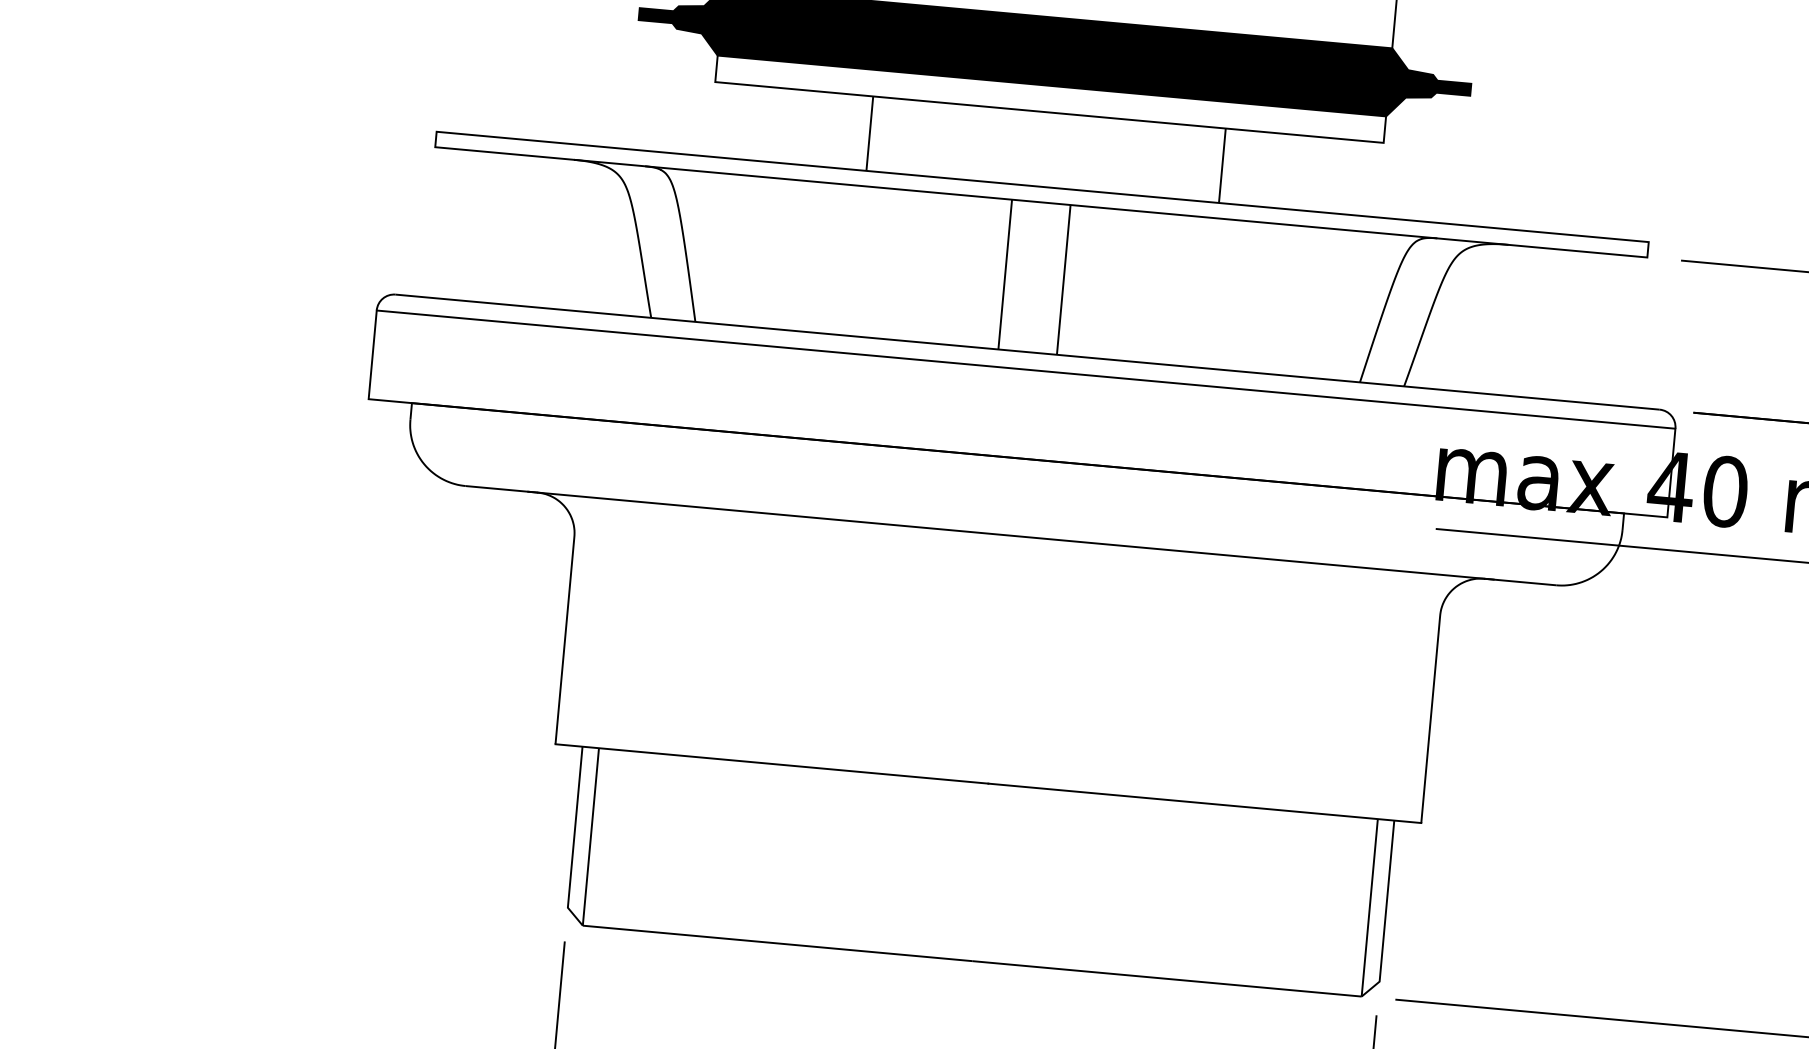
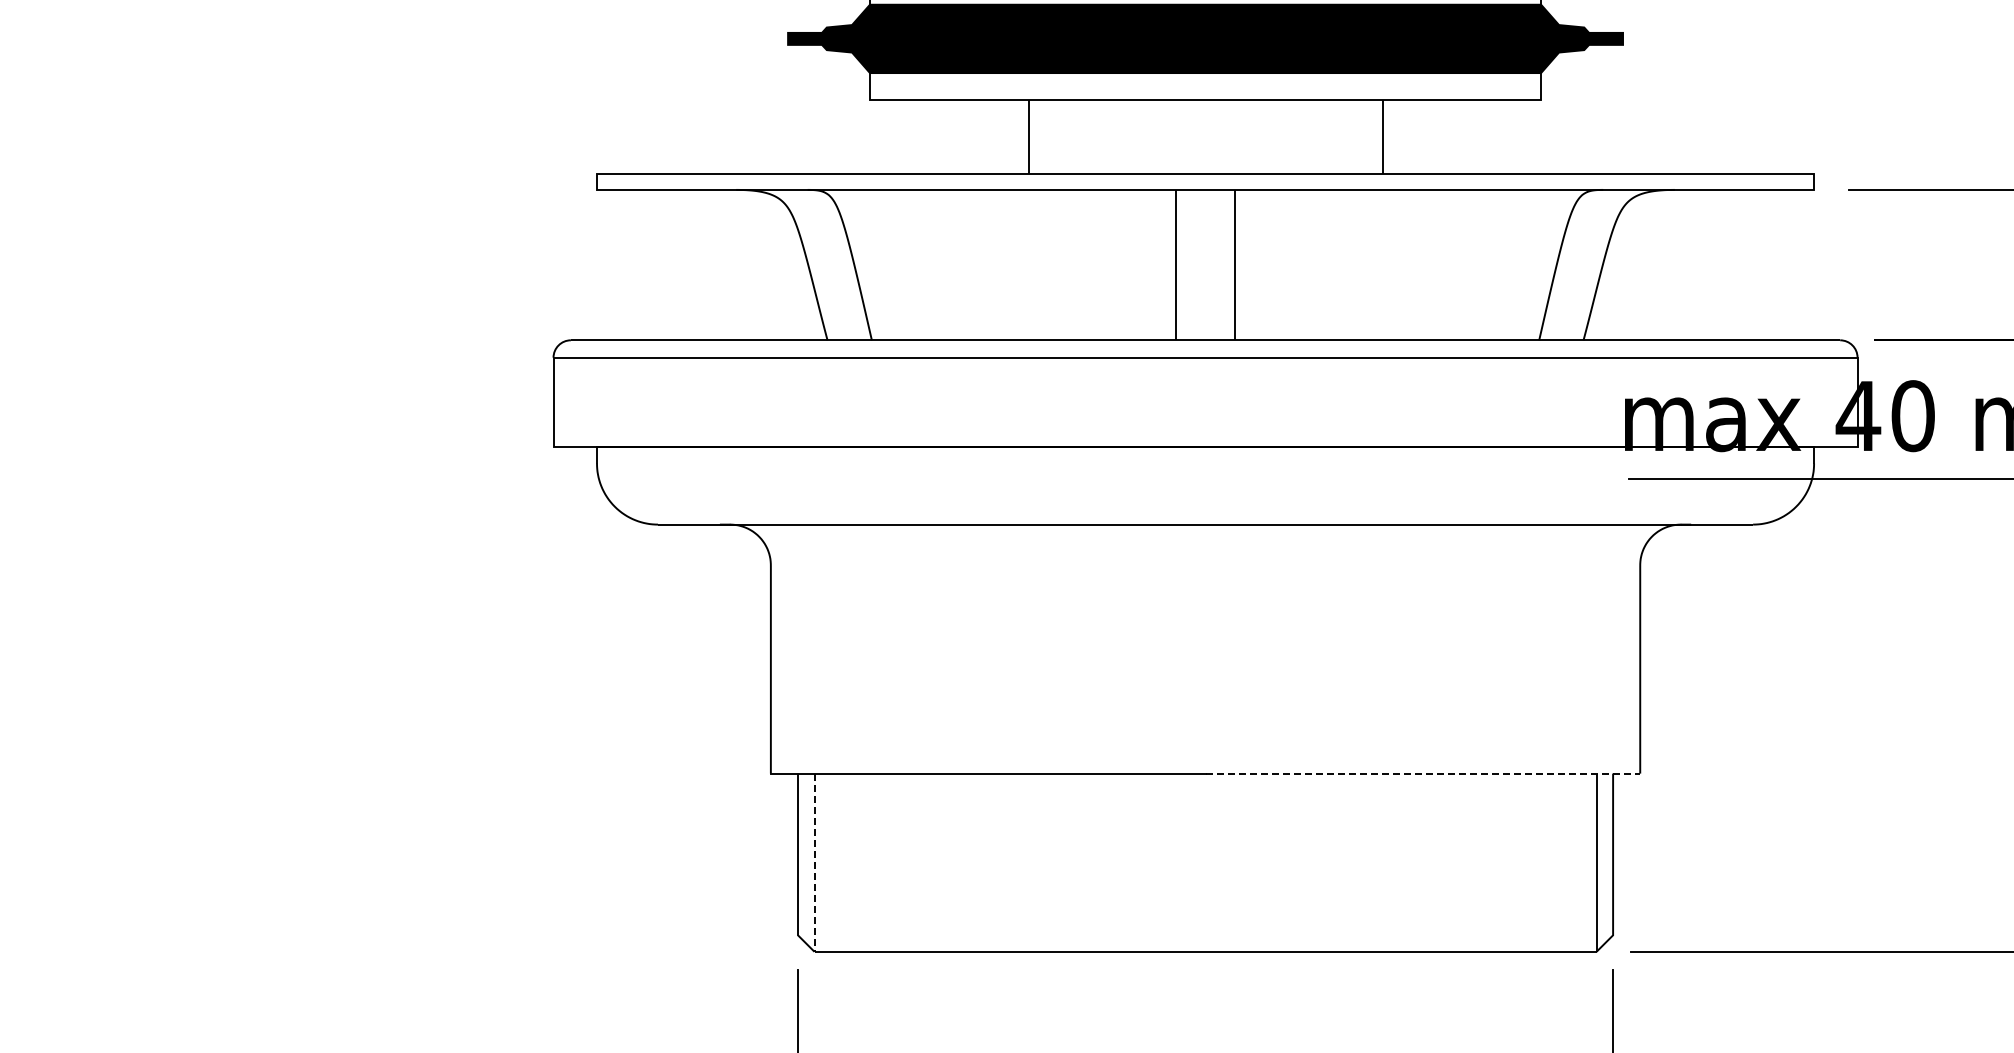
line: (1205, 803) -> (1423, 773), solid -> dashed
line: (590, 837) -> (814, 863), solid -> dashed

